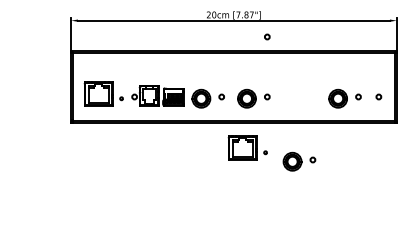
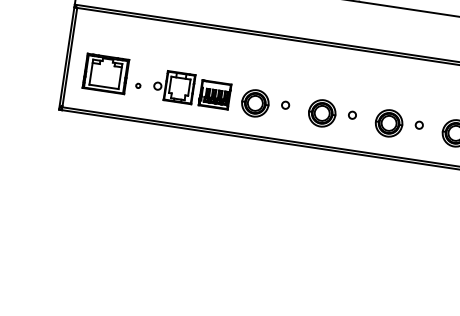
circle: (267, 36) -> (365, 26), removed
part: (247, 147) -> (312, 184), removed
part: (299, 161) -> (399, 124), moved

